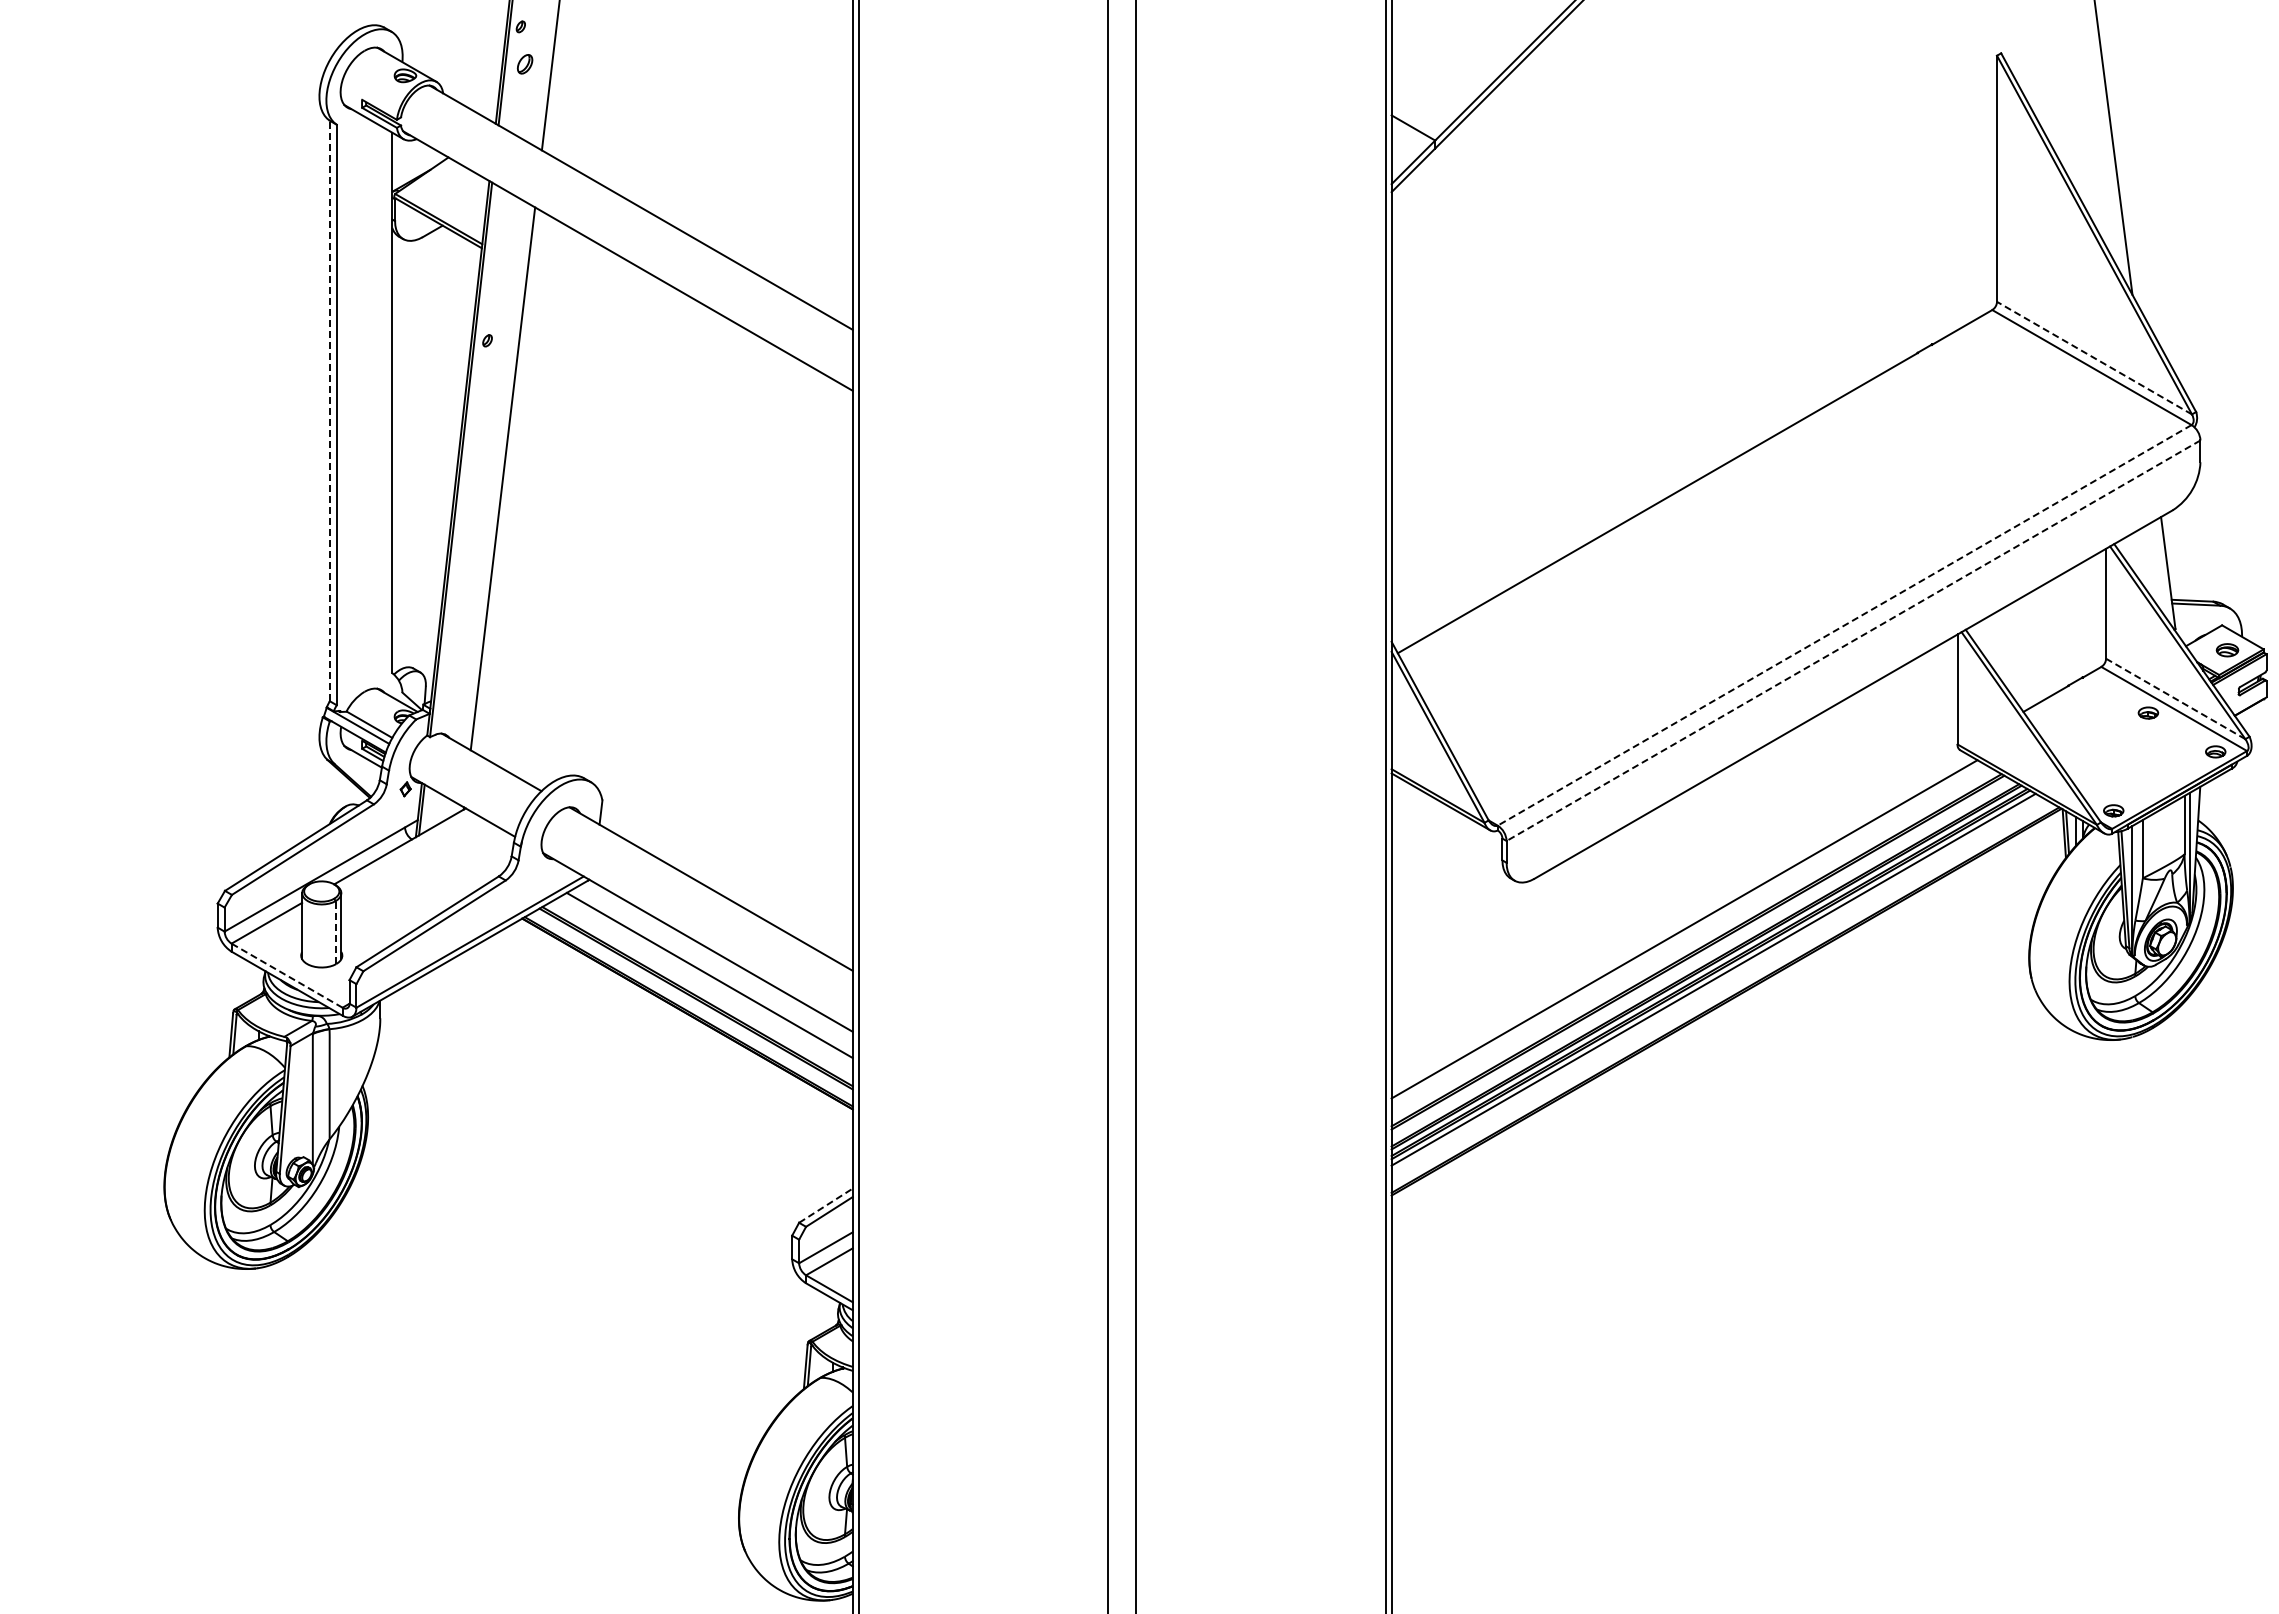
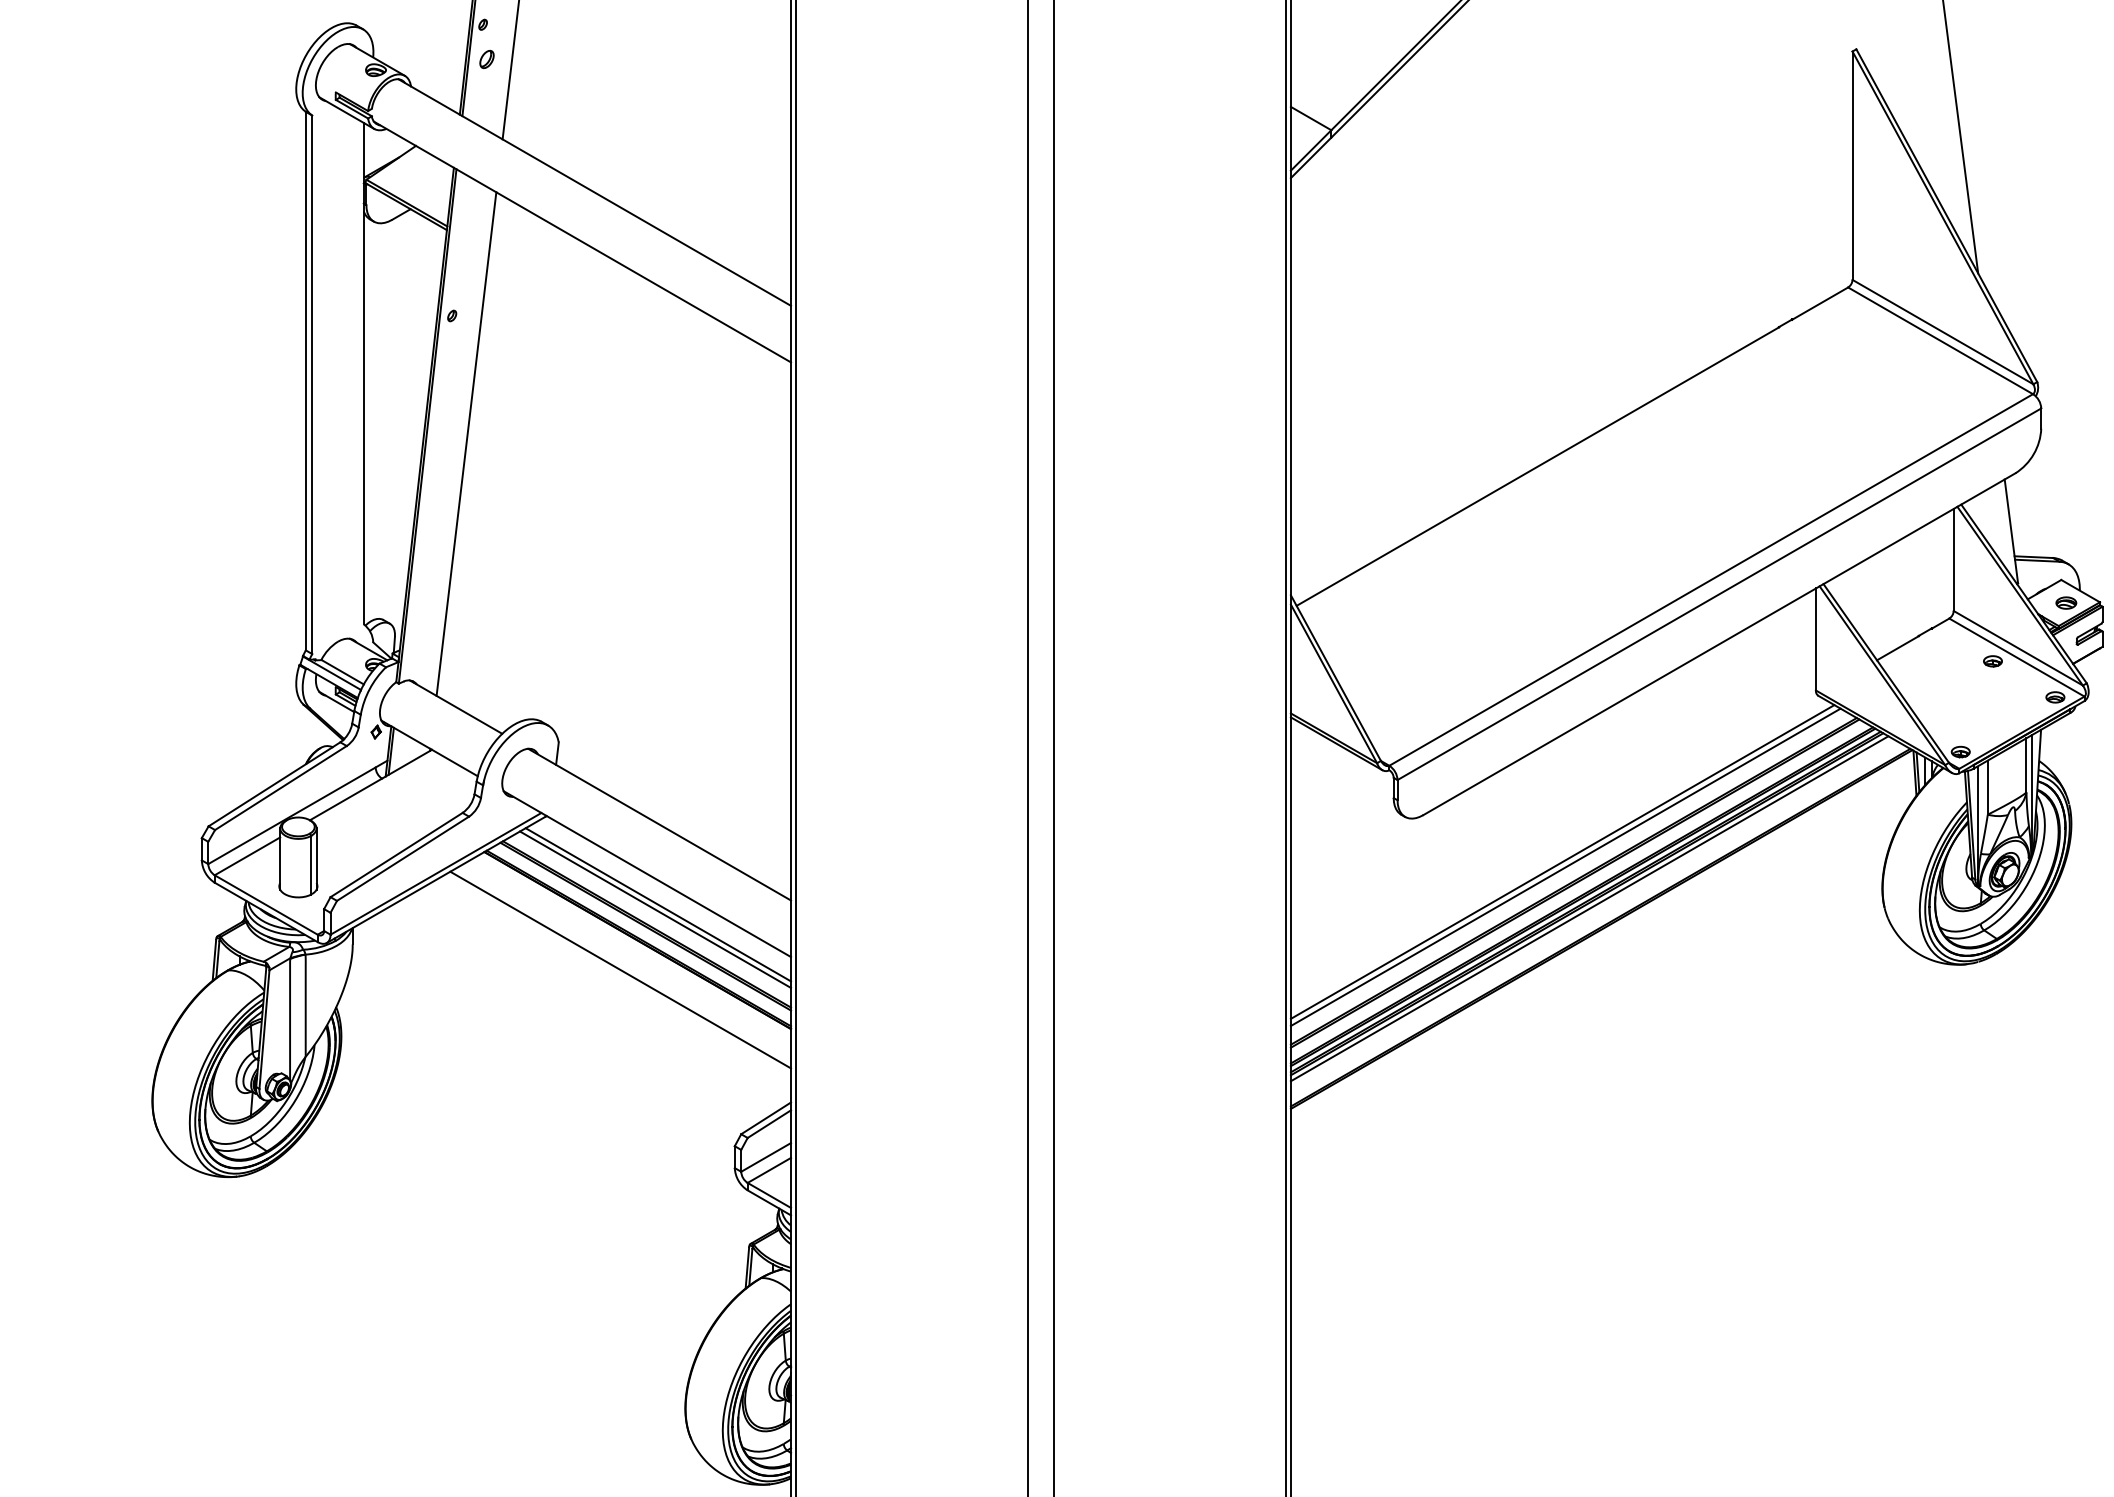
line: (2094, 358) -> (1942, 332), dashed -> solid
line: (329, 410) -> (305, 380), dashed -> solid
line: (1844, 625) -> (1711, 580), dashed -> solid
line: (1853, 640) -> (1719, 594), dashed -> solid
line: (2175, 698) -> (2018, 647), dashed -> solid
line: (335, 932) -> (311, 864), dashed -> solid
line: (1687, 935) -> (1565, 867), added
line: (286, 975) -> (265, 904), dashed -> solid
line: (706, 980) -> (655, 909), added
line: (668, 1045) -> (620, 969), added
line: (825, 1205) -> (765, 1118), dashed -> solid

